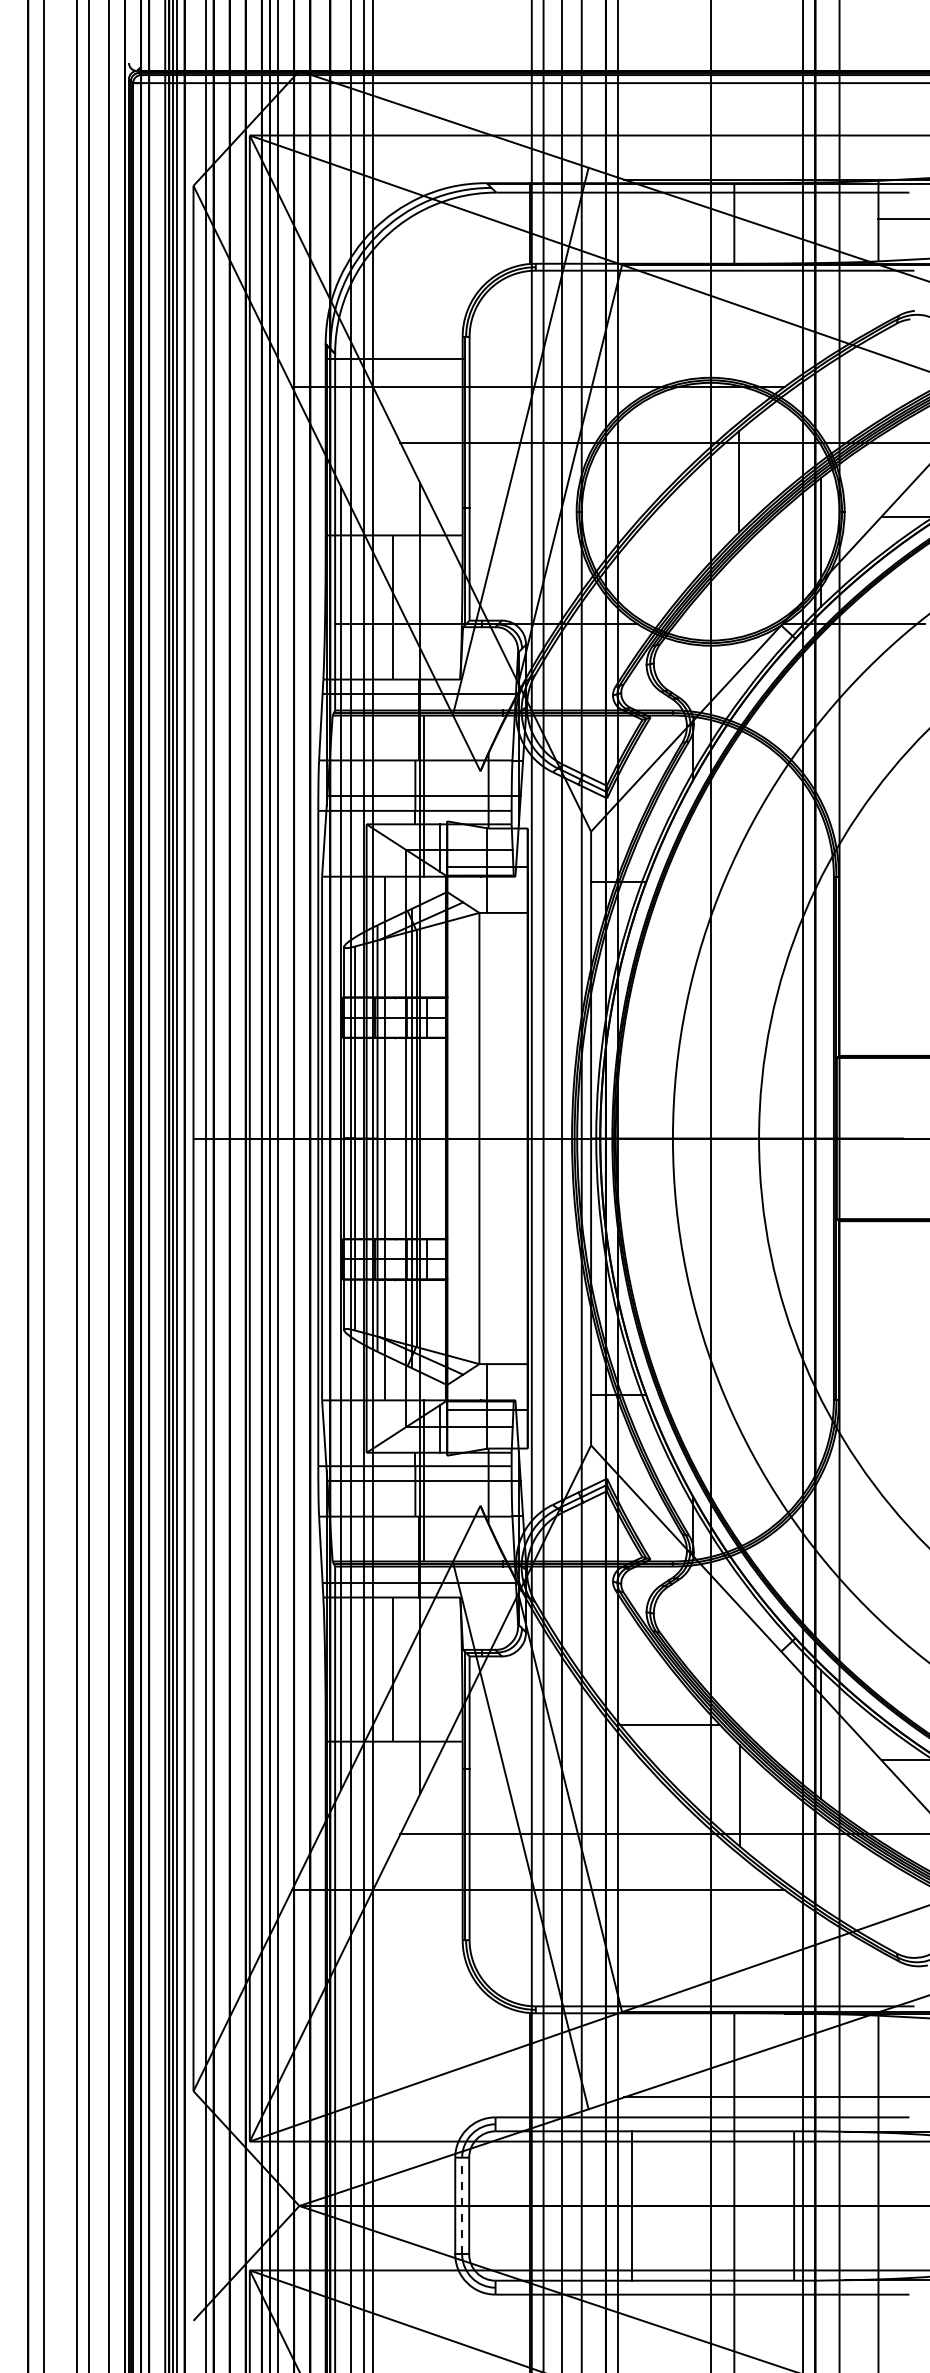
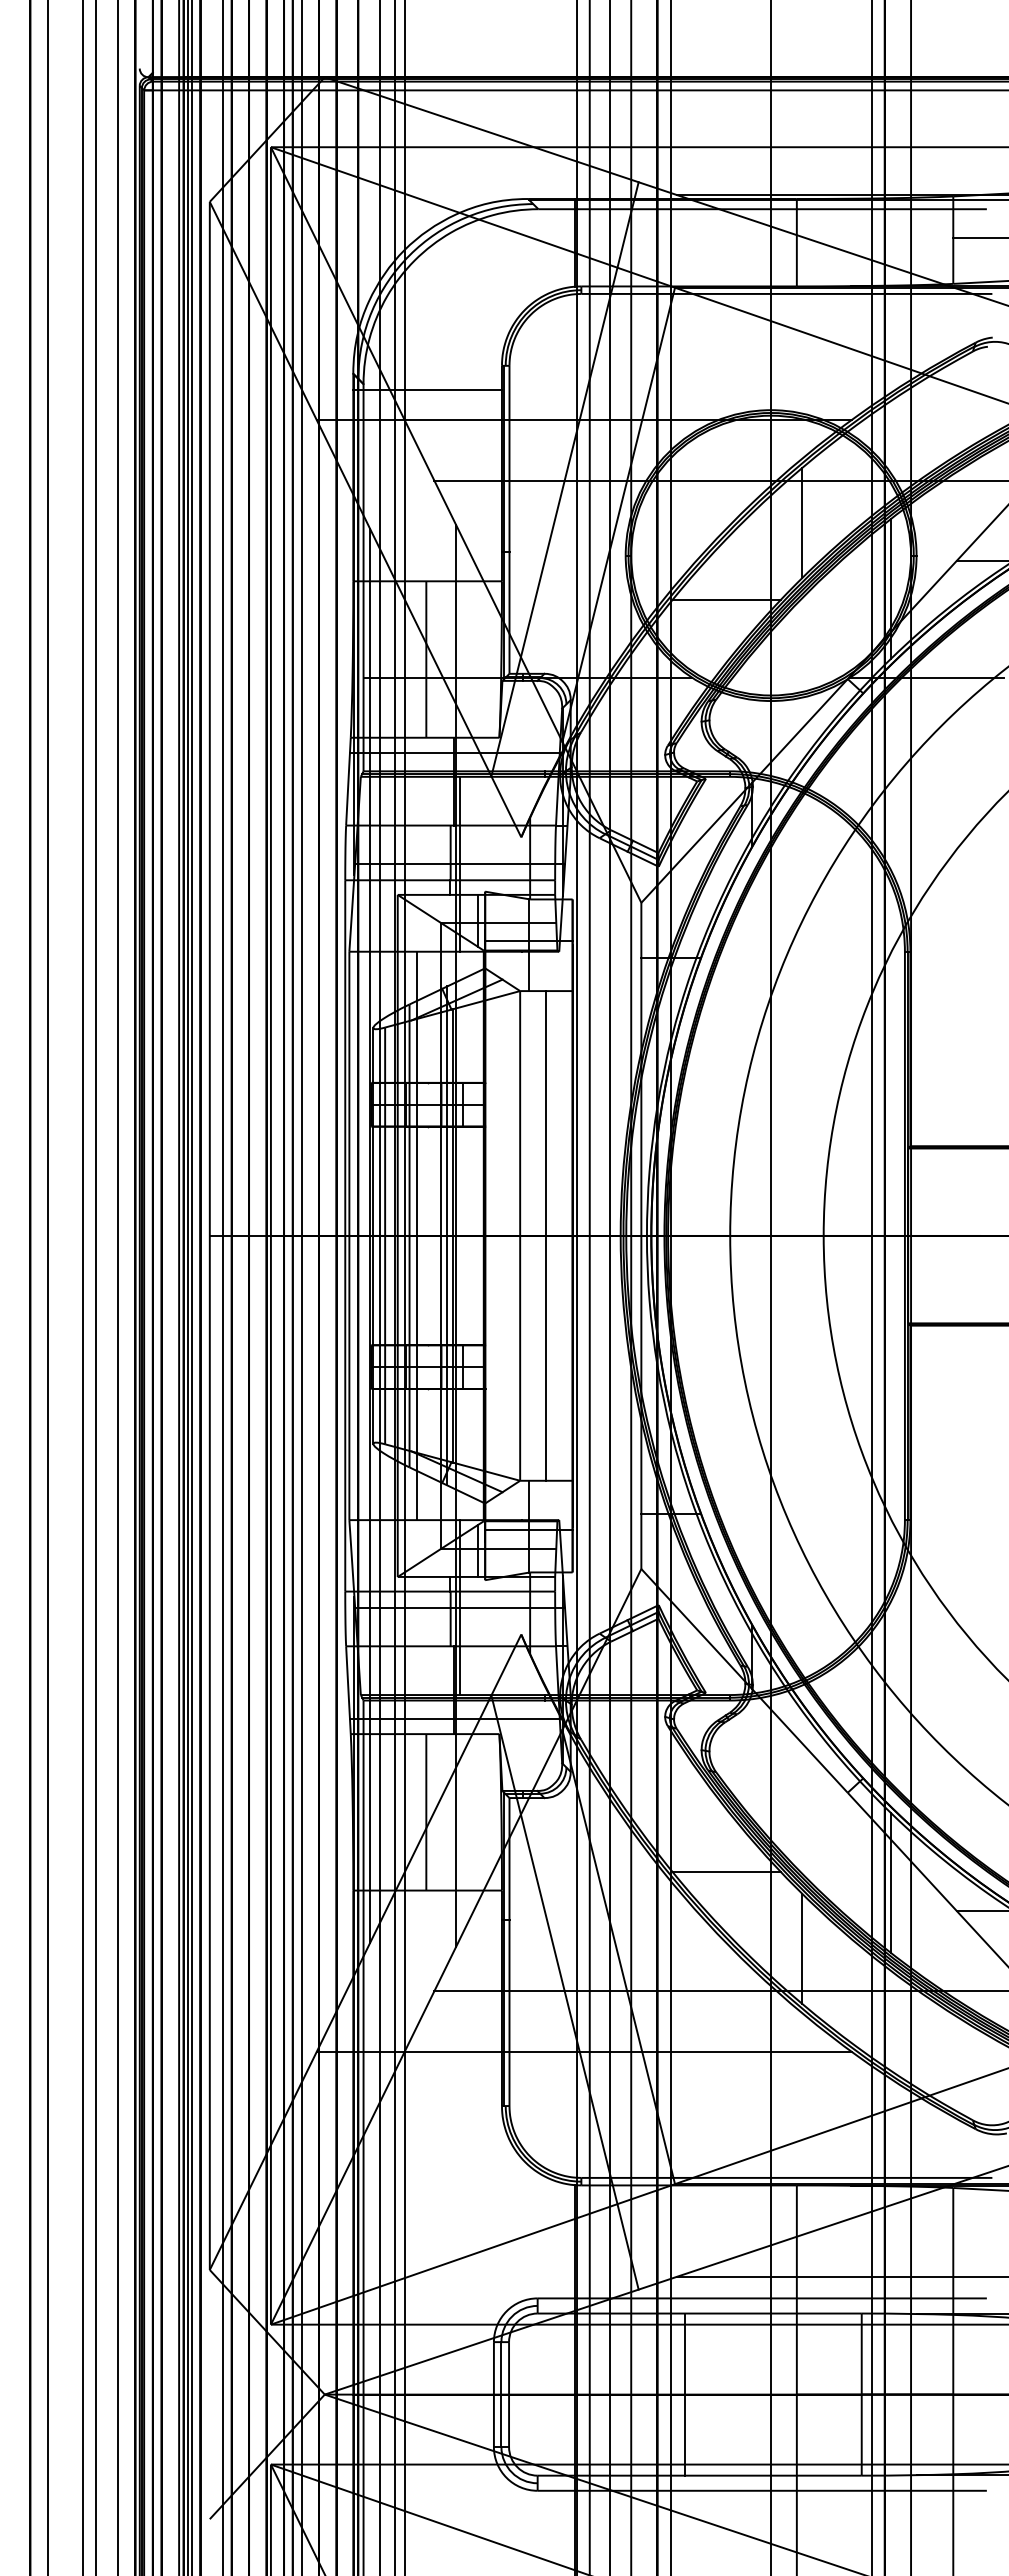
line: (669, 552) -> (726, 599), added
line: (503, 1138) -> (546, 1235), added
line: (462, 2205) -> (501, 2394), dashed -> solid

